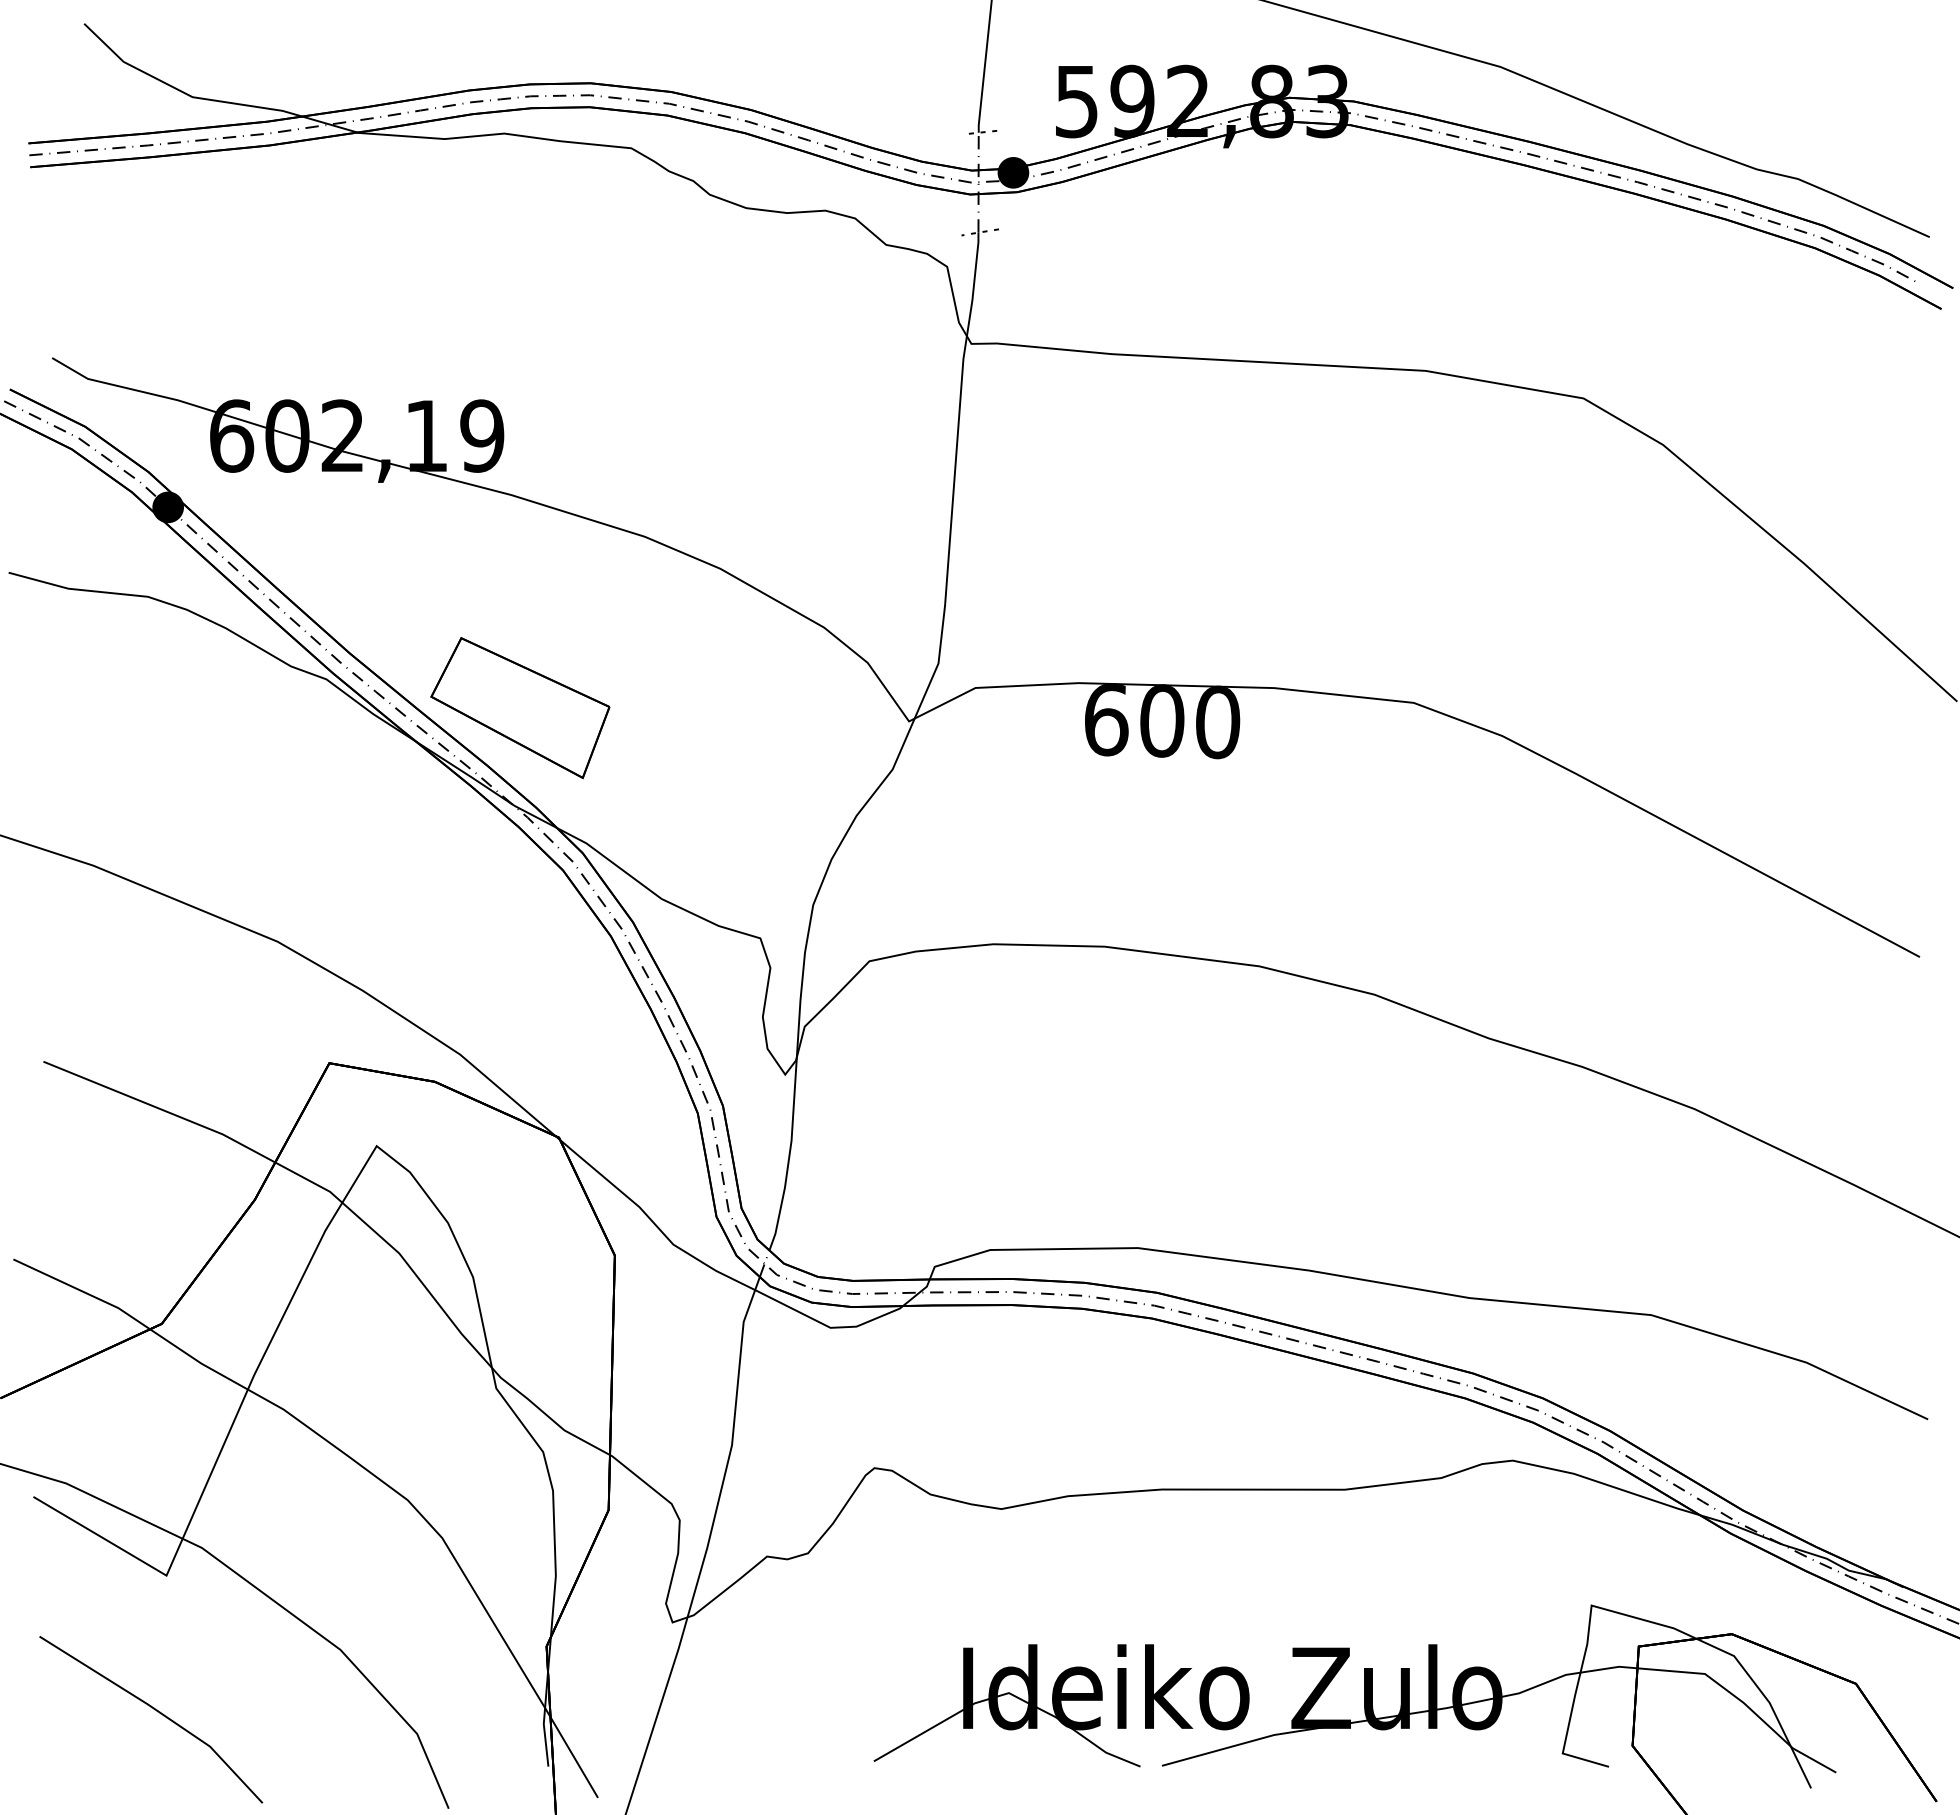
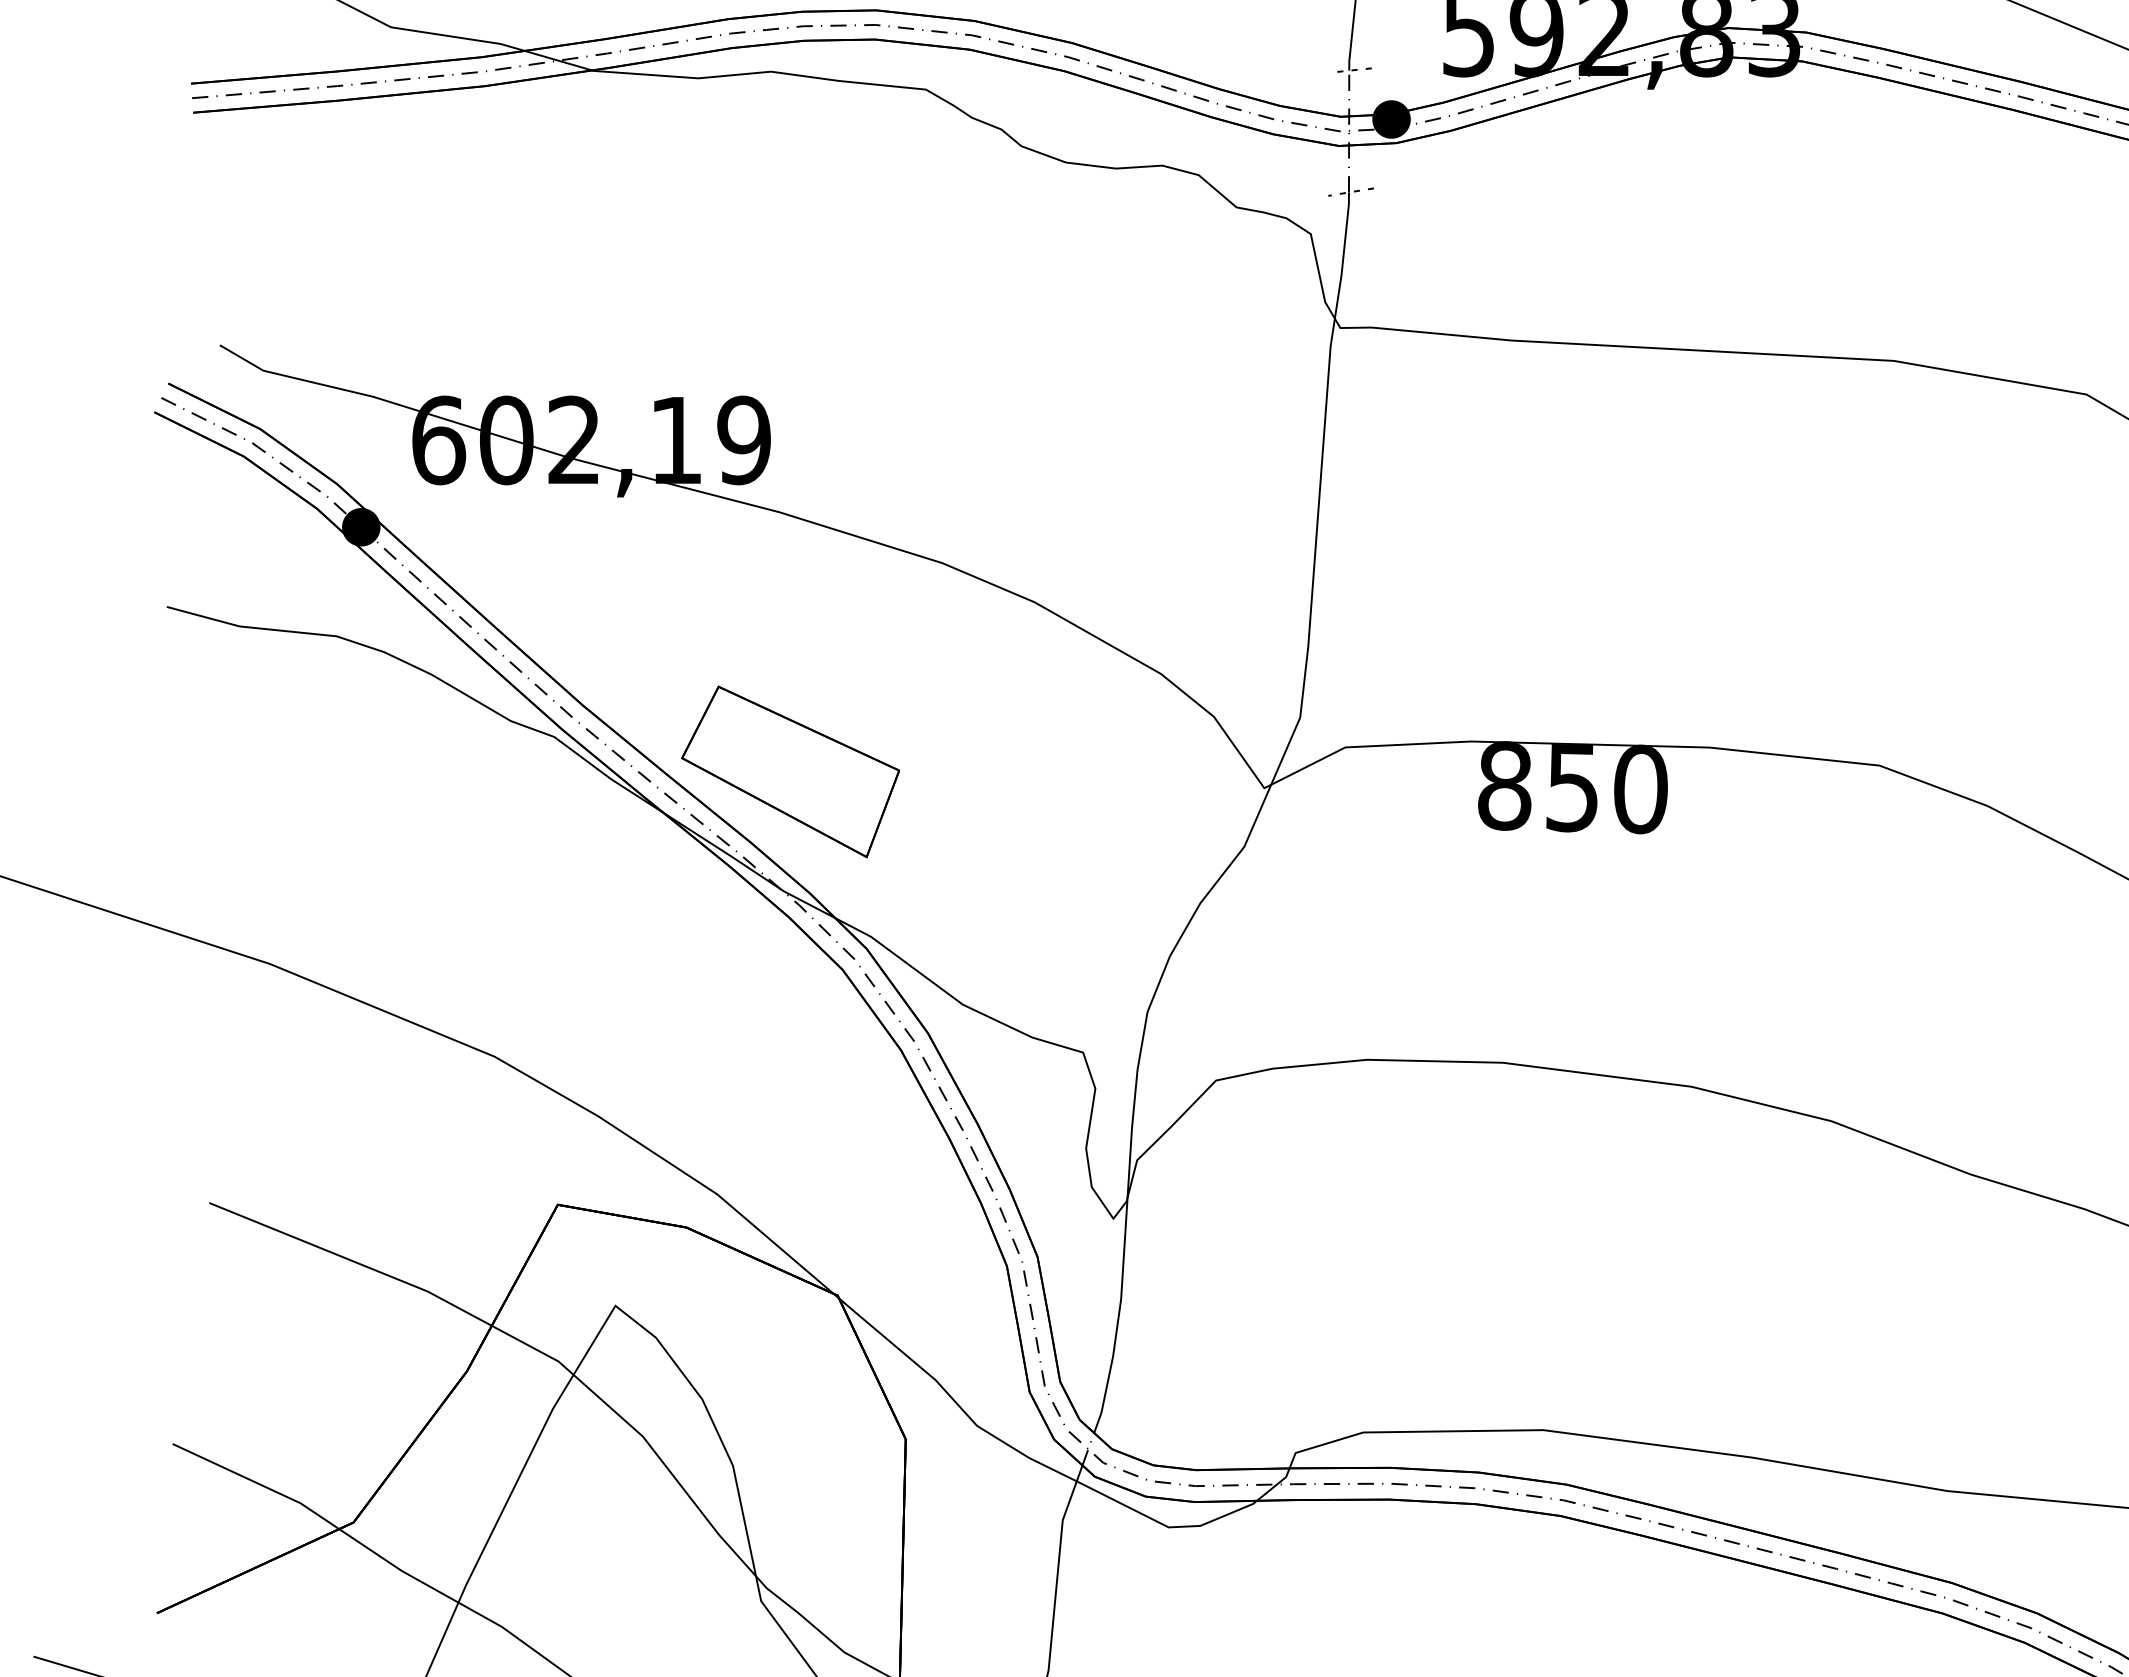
text: (1134, 719) -> (1539, 785), 600 -> 850

